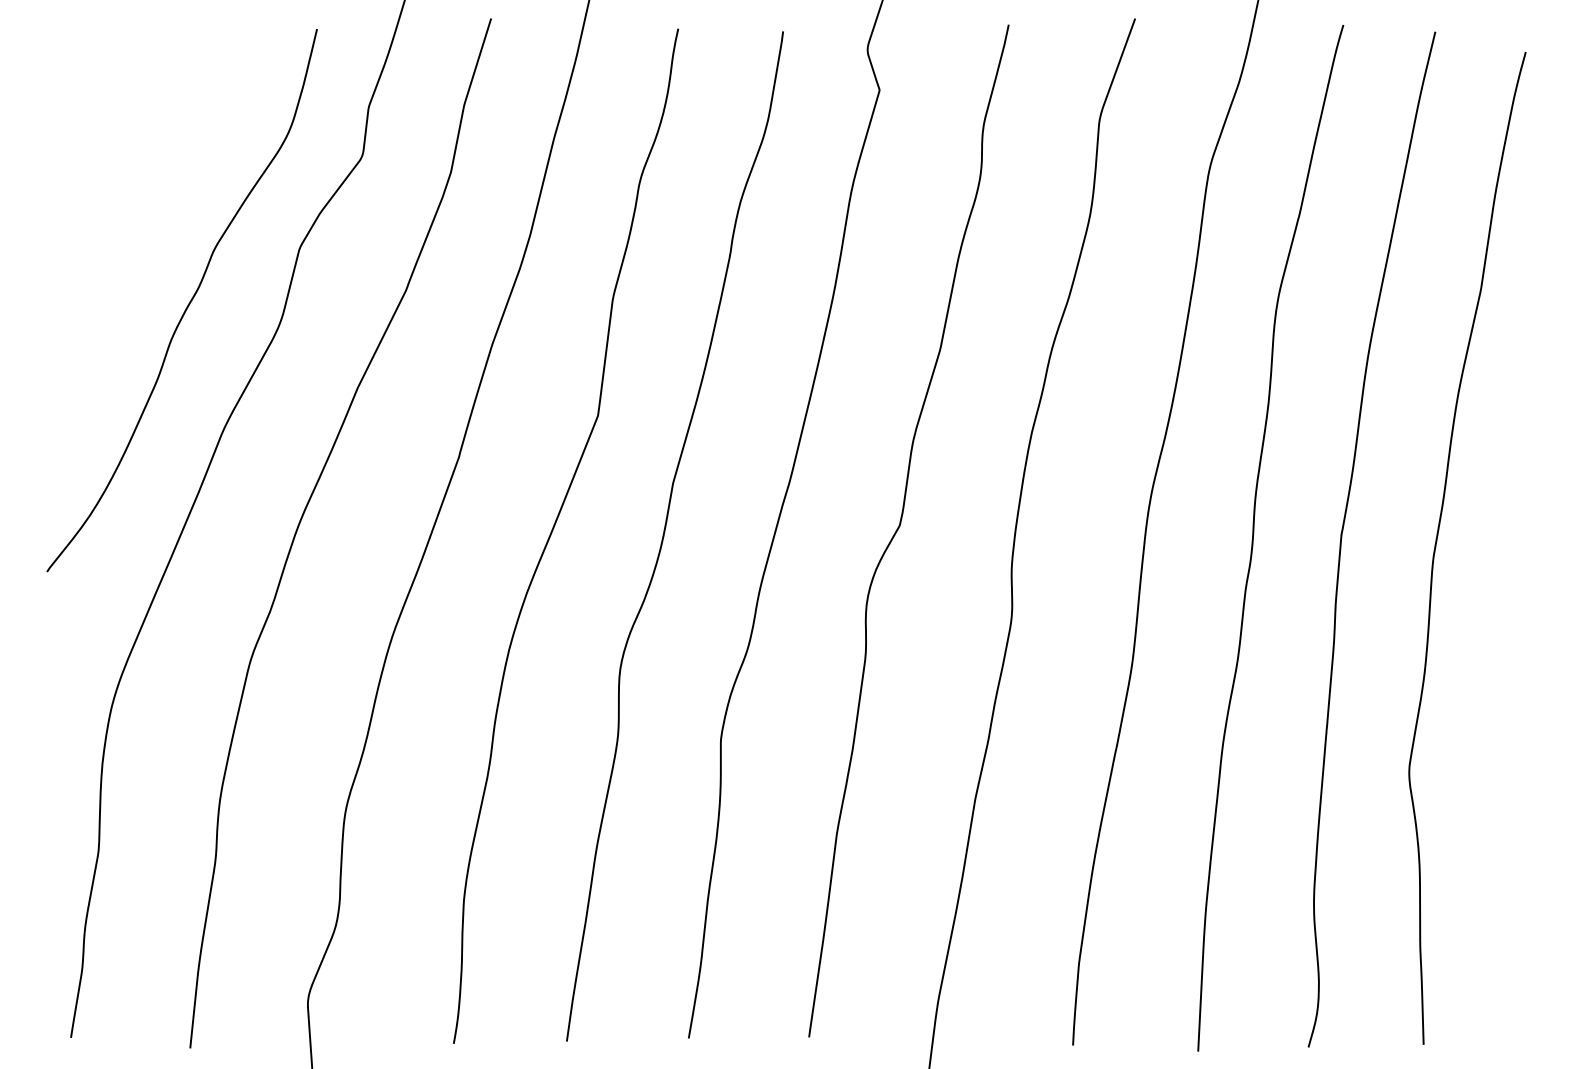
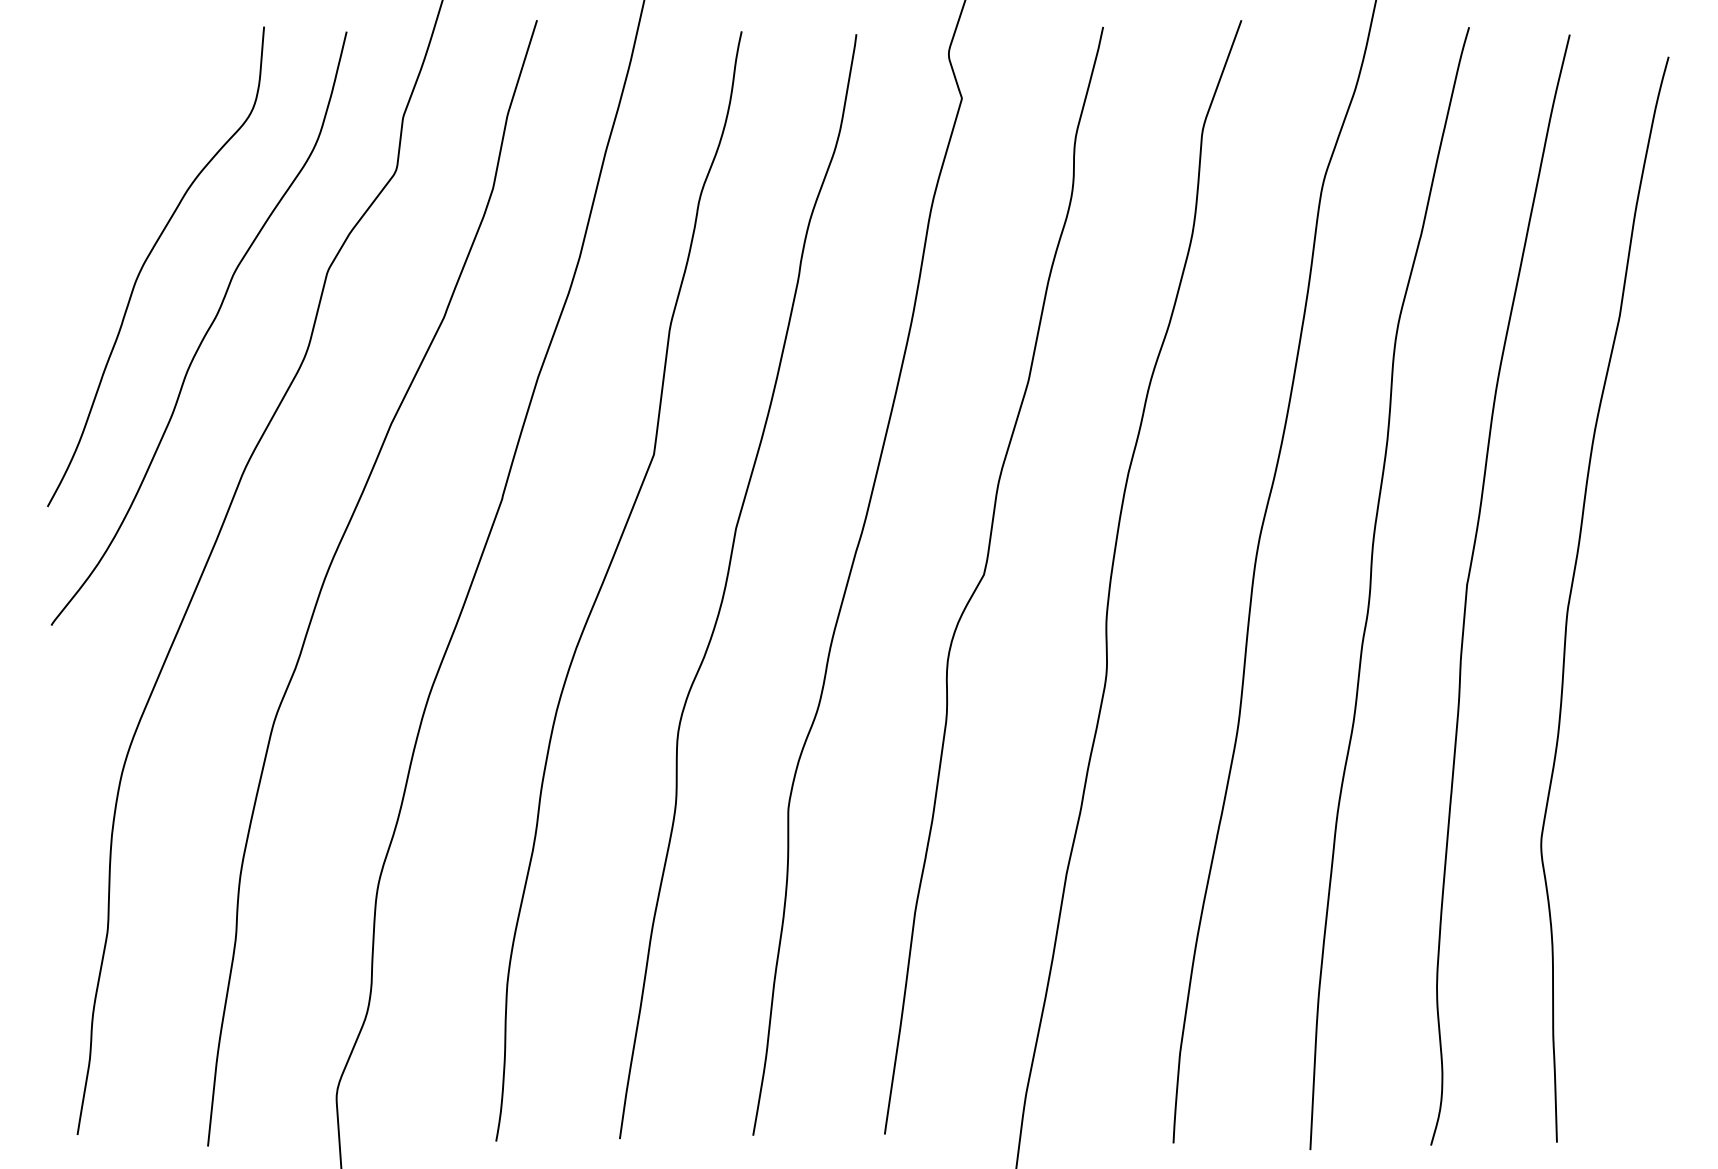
curve: (134, 239) -> (146, 261), added

